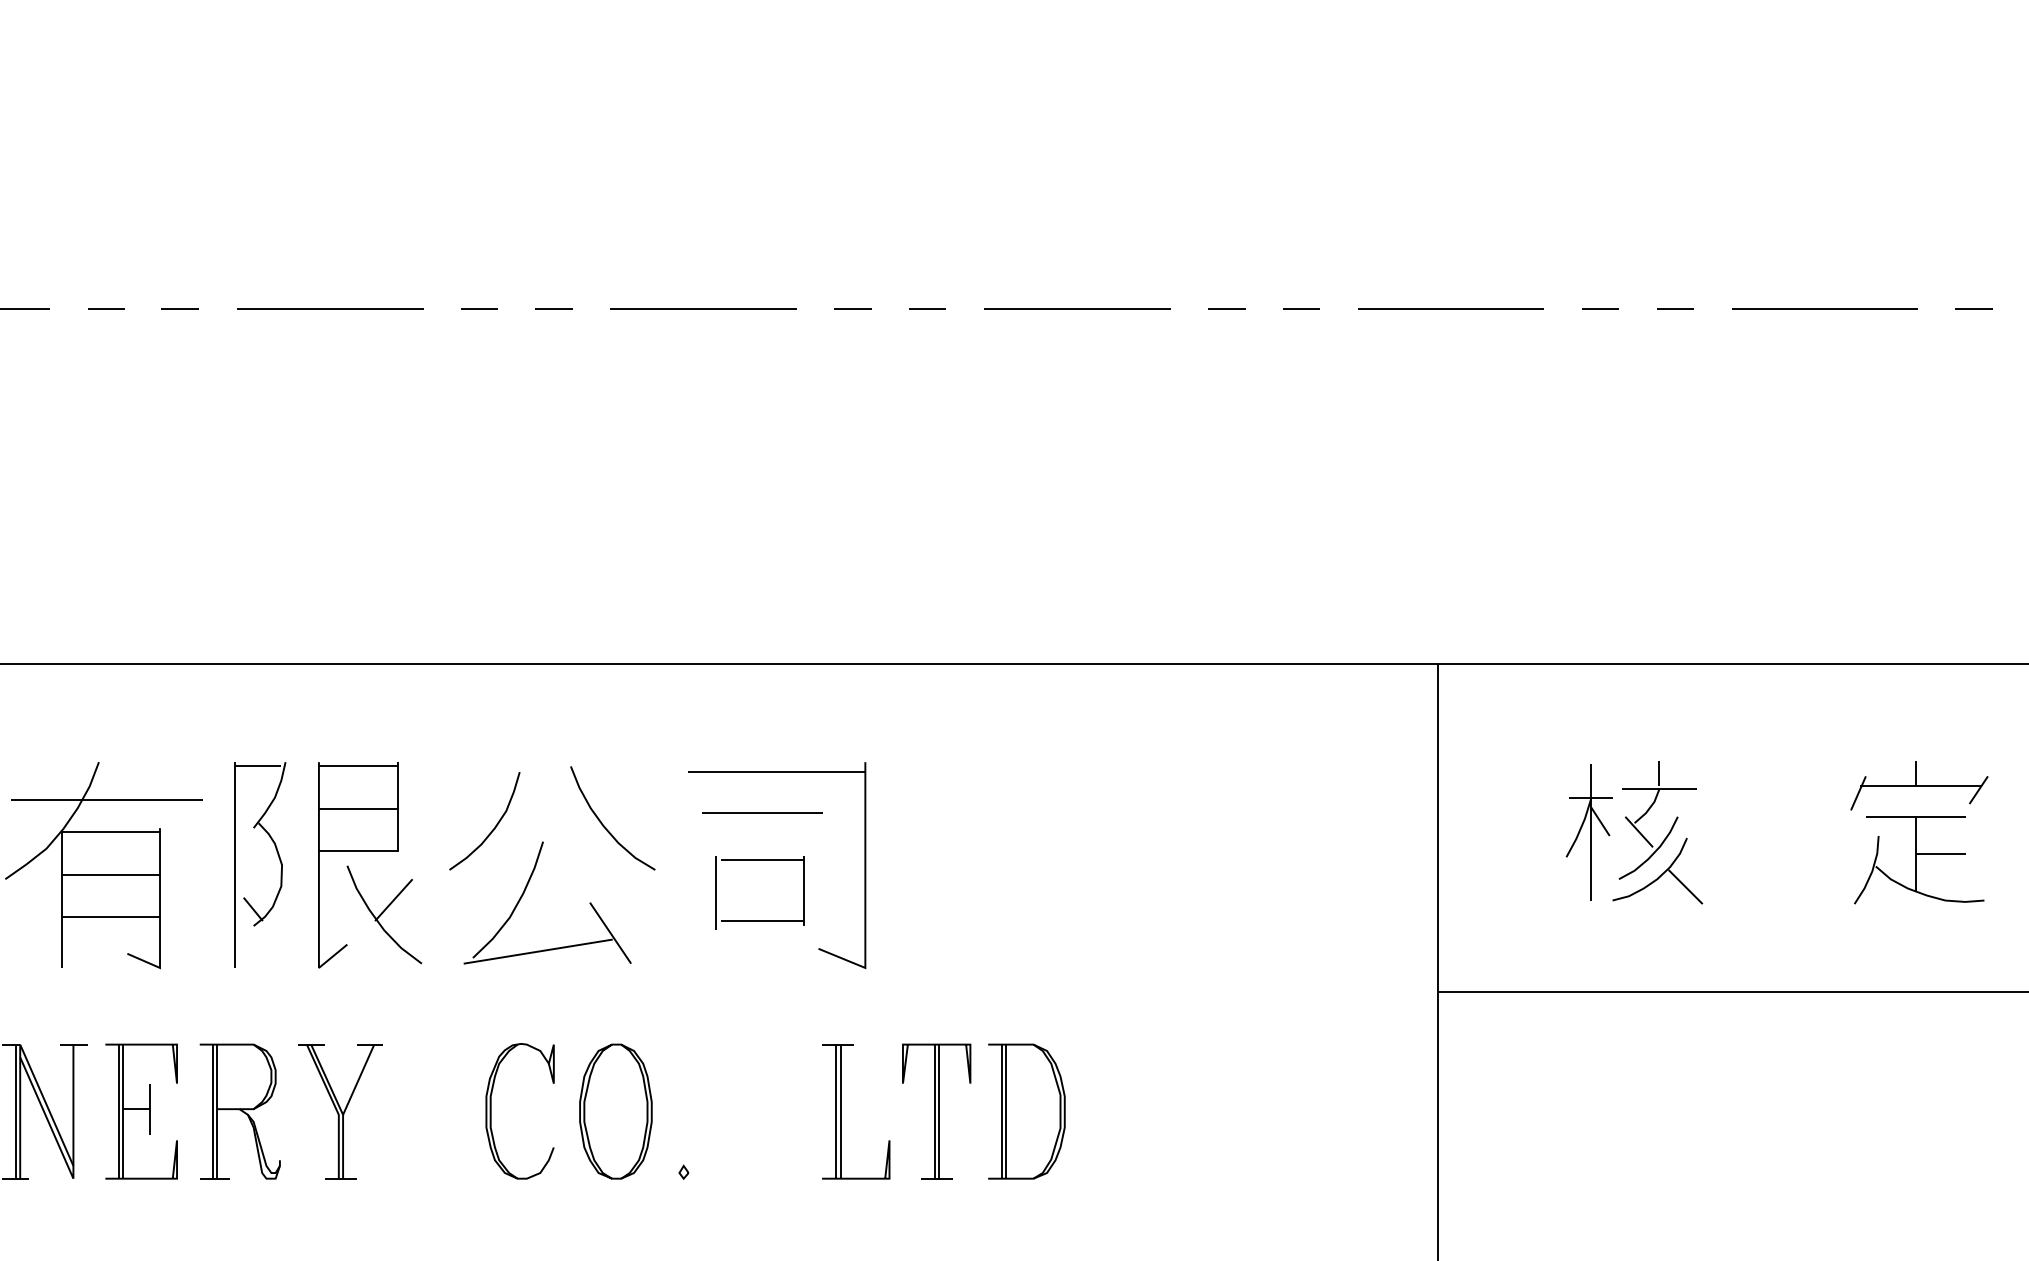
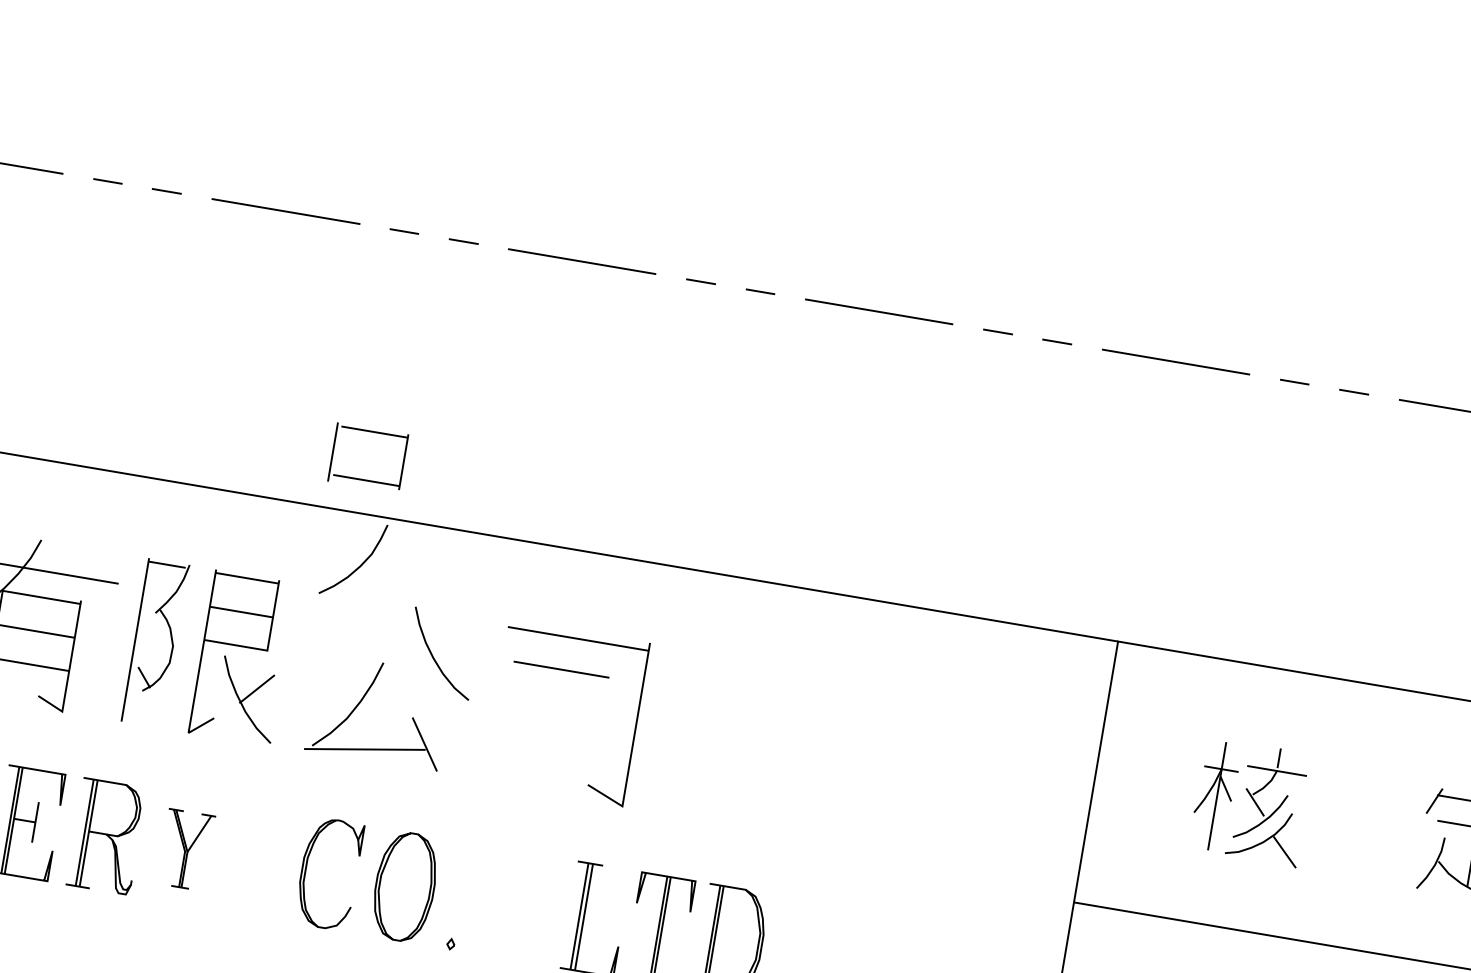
curve: (494, 826) -> (360, 564), moved
part: (759, 920) -> (364, 479), moved
part: (340, 1111) -> (186, 849), size x0.7

